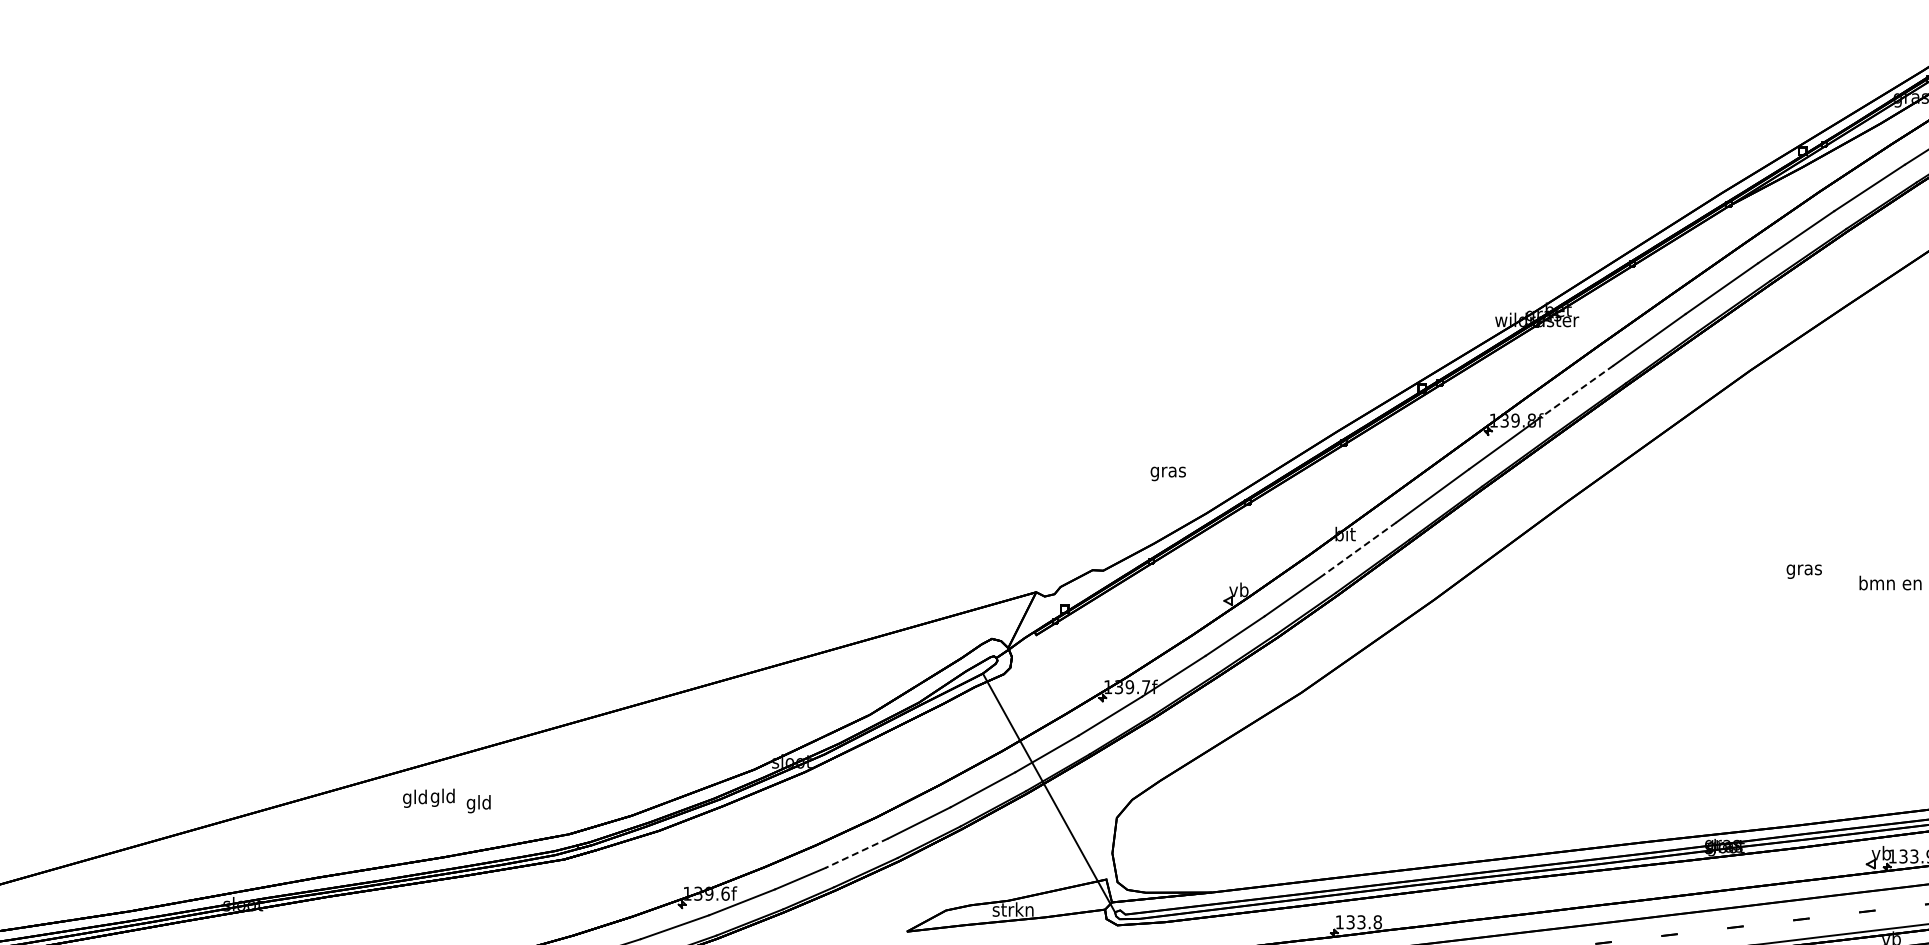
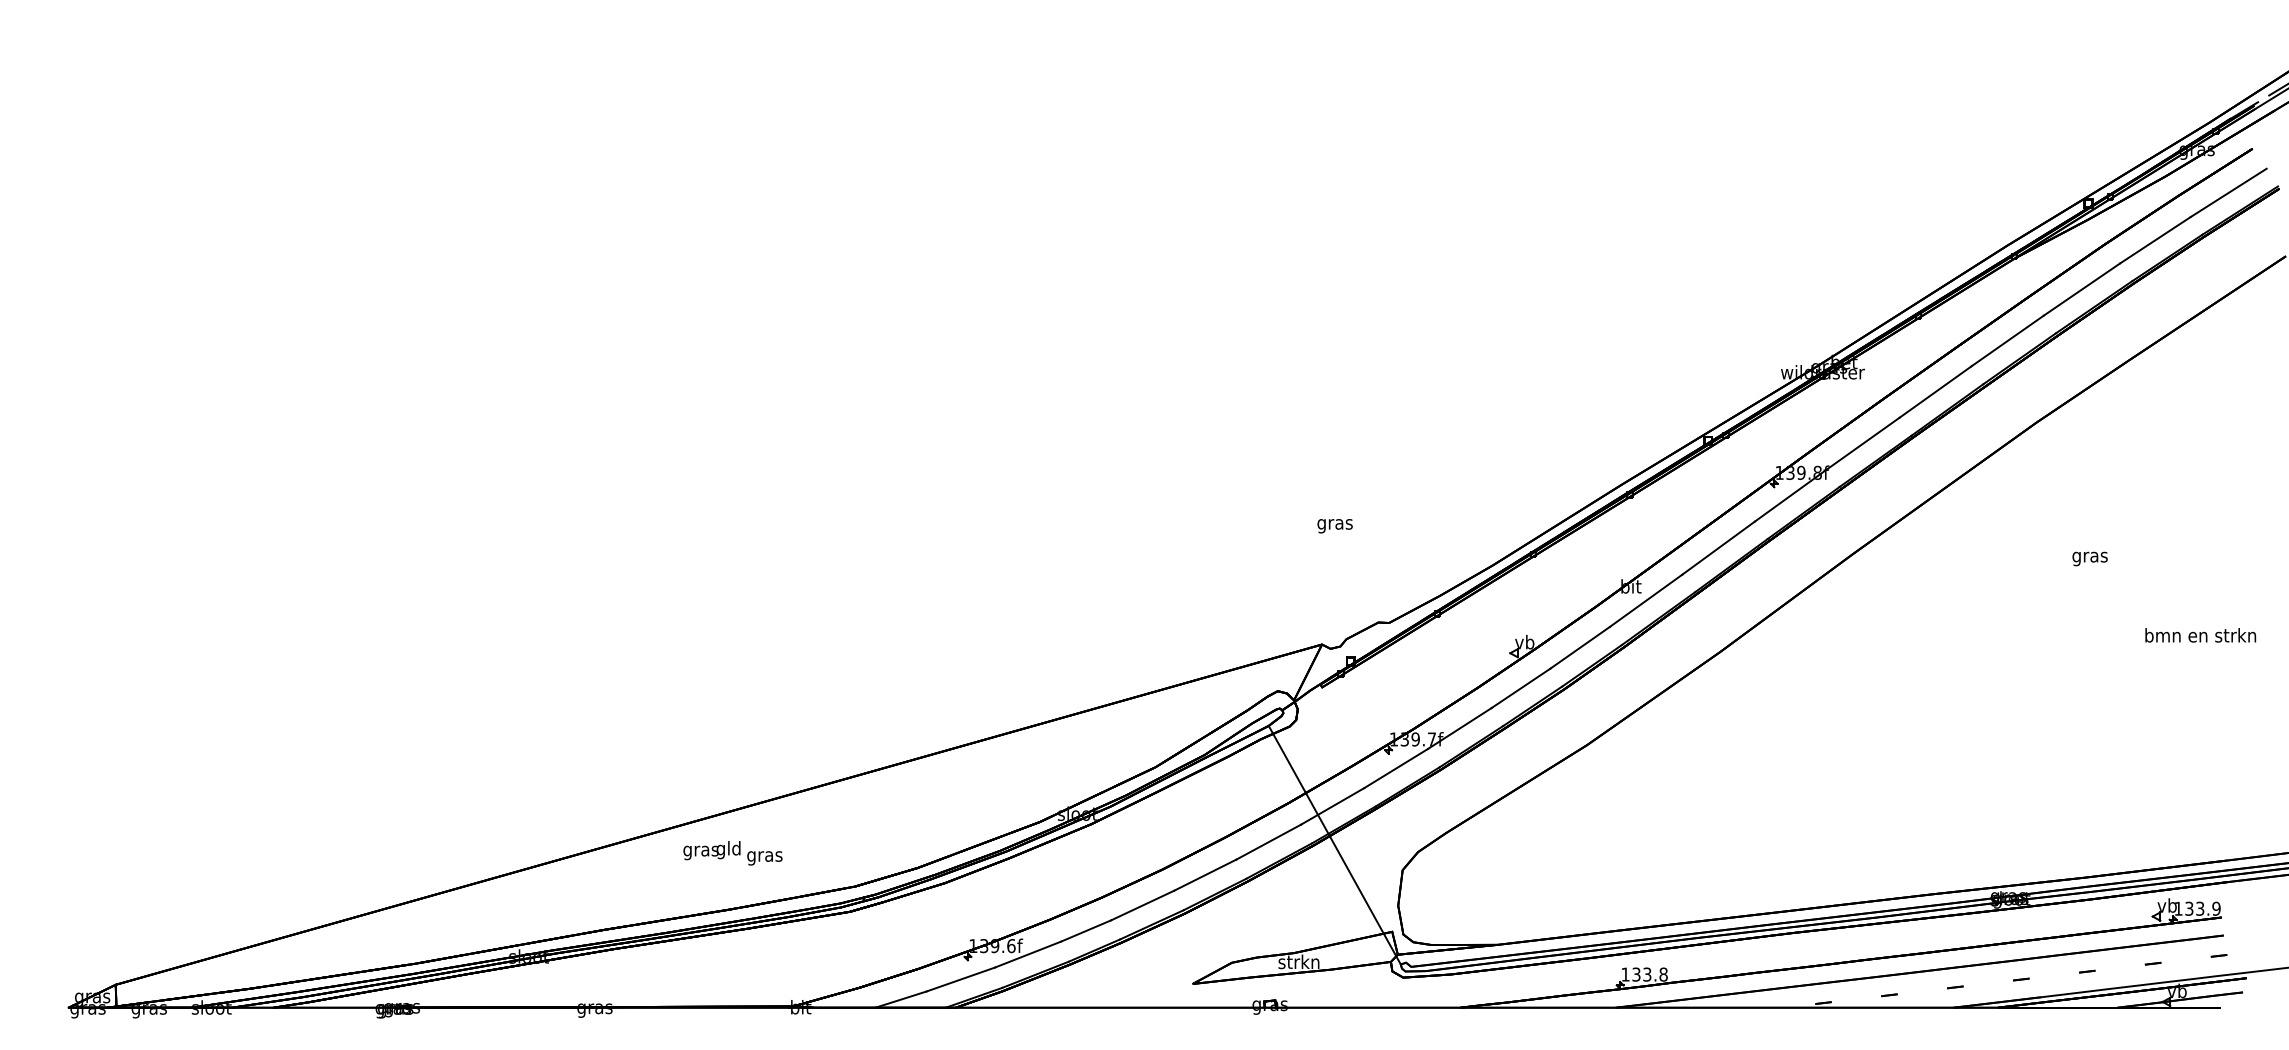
line: (1577, 391) -> (1863, 443), dashed -> solid
text: (1167, 474) -> (1334, 526), moved
line: (1360, 548) -> (1646, 600), dashed -> solid
text: (1803, 571) -> (2089, 558), moved
text: (414, 799) -> (700, 851), gld -> gras
text: (478, 804) -> (764, 856), gld -> gras
line: (856, 853) -> (1142, 905), dashed -> solid

